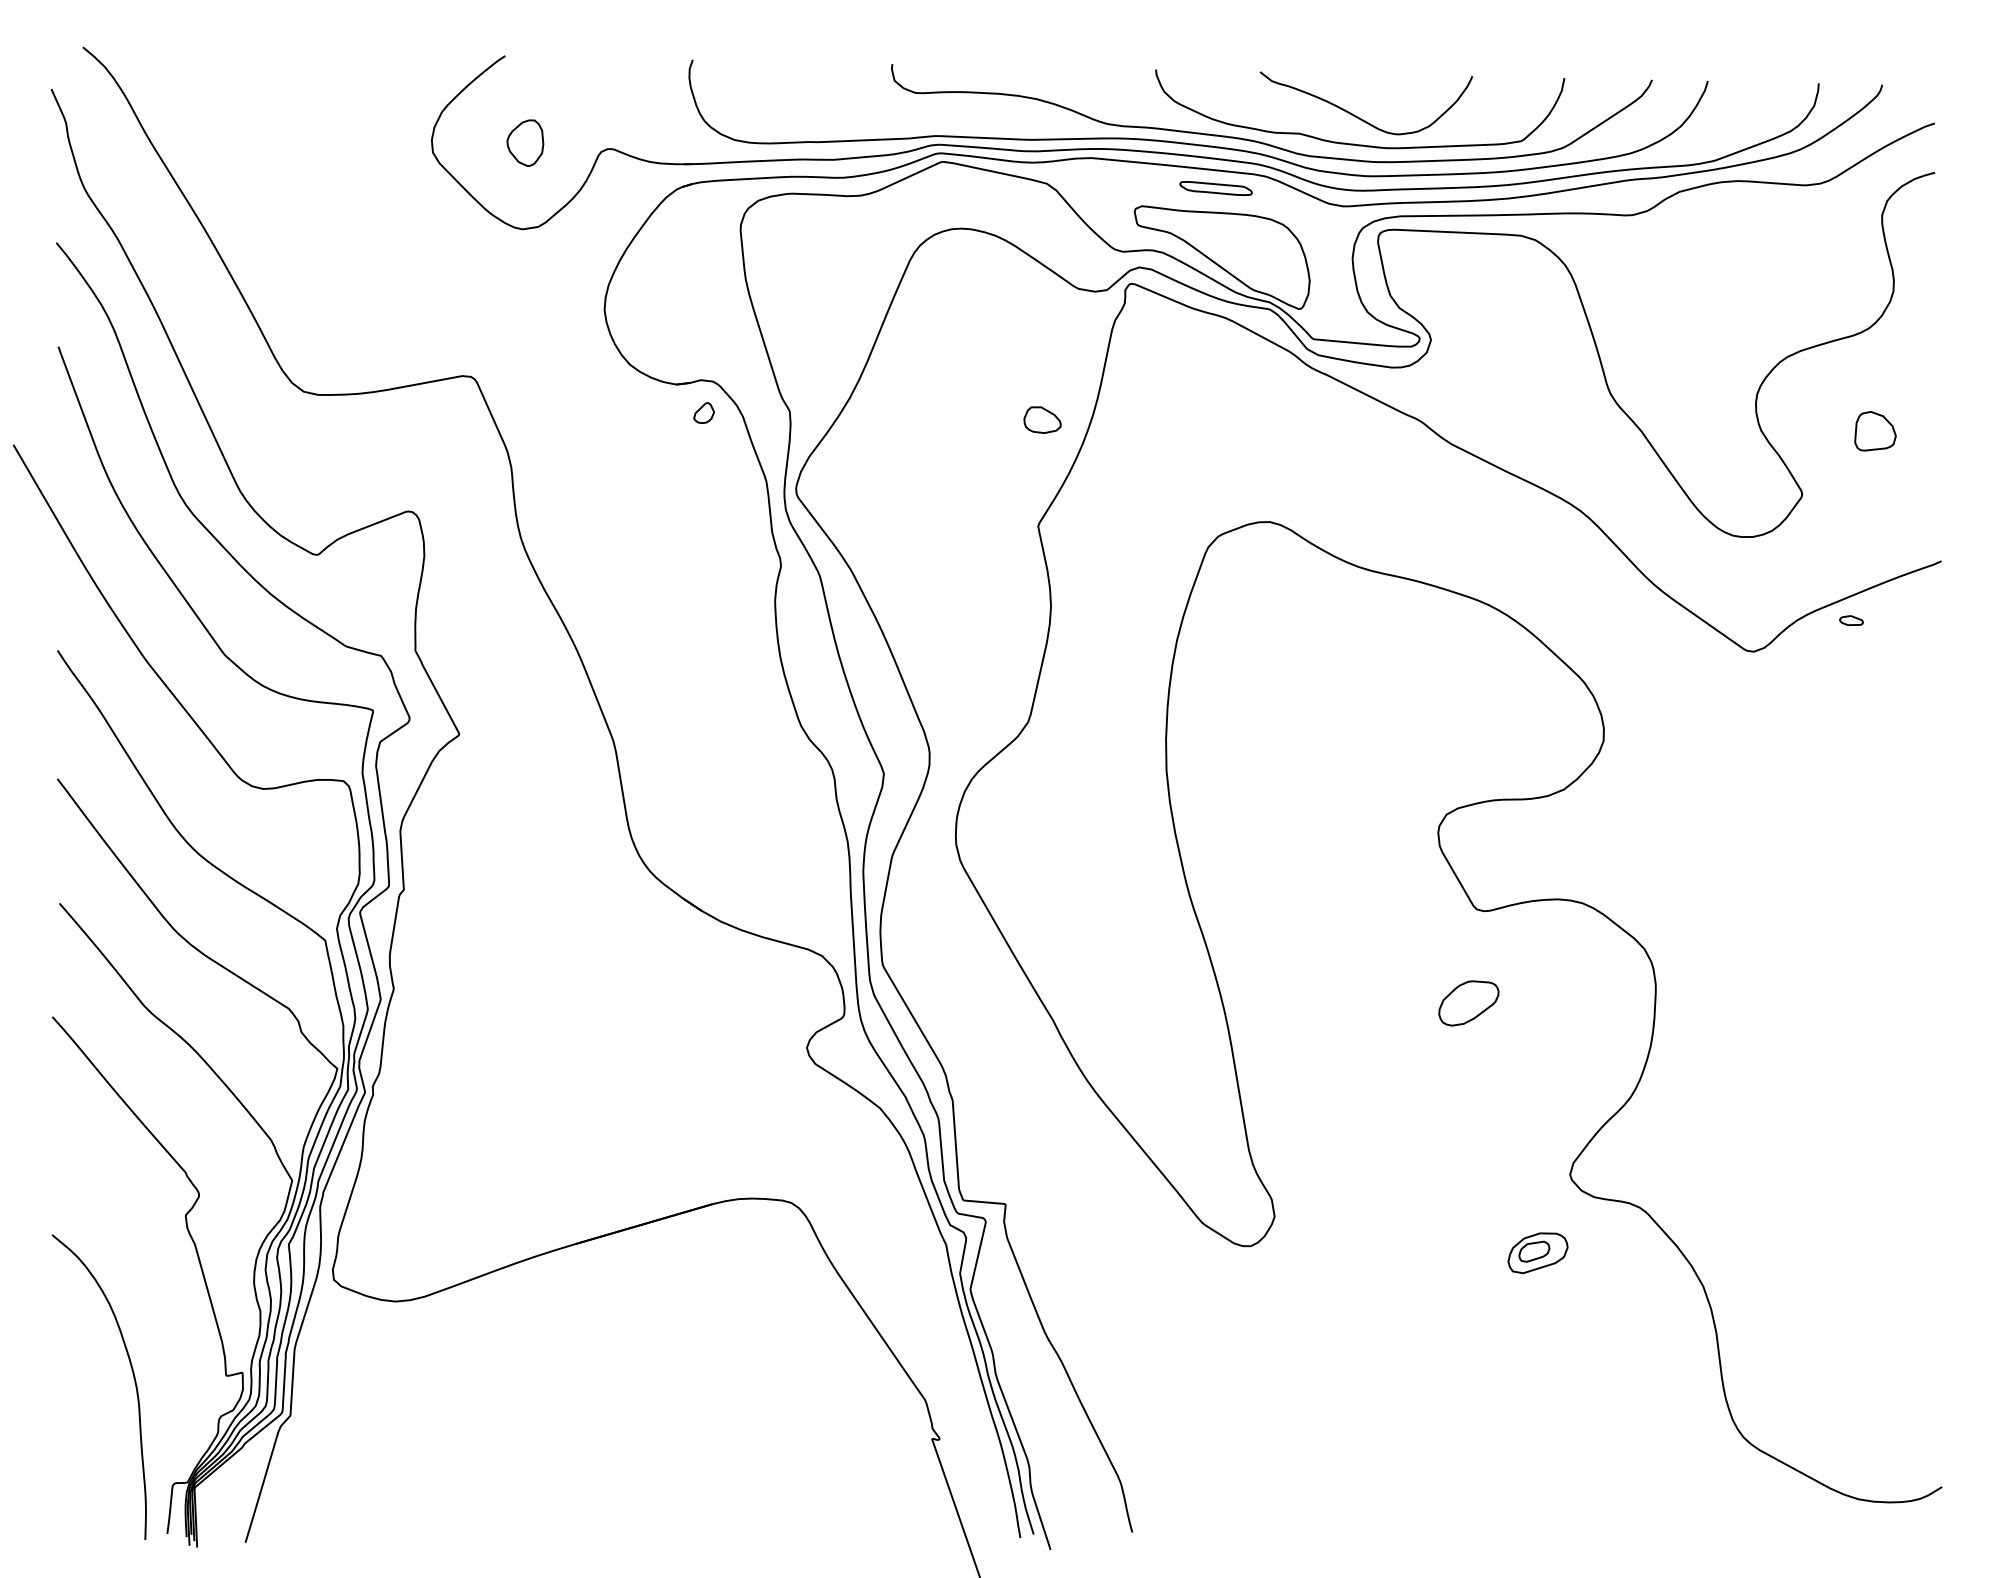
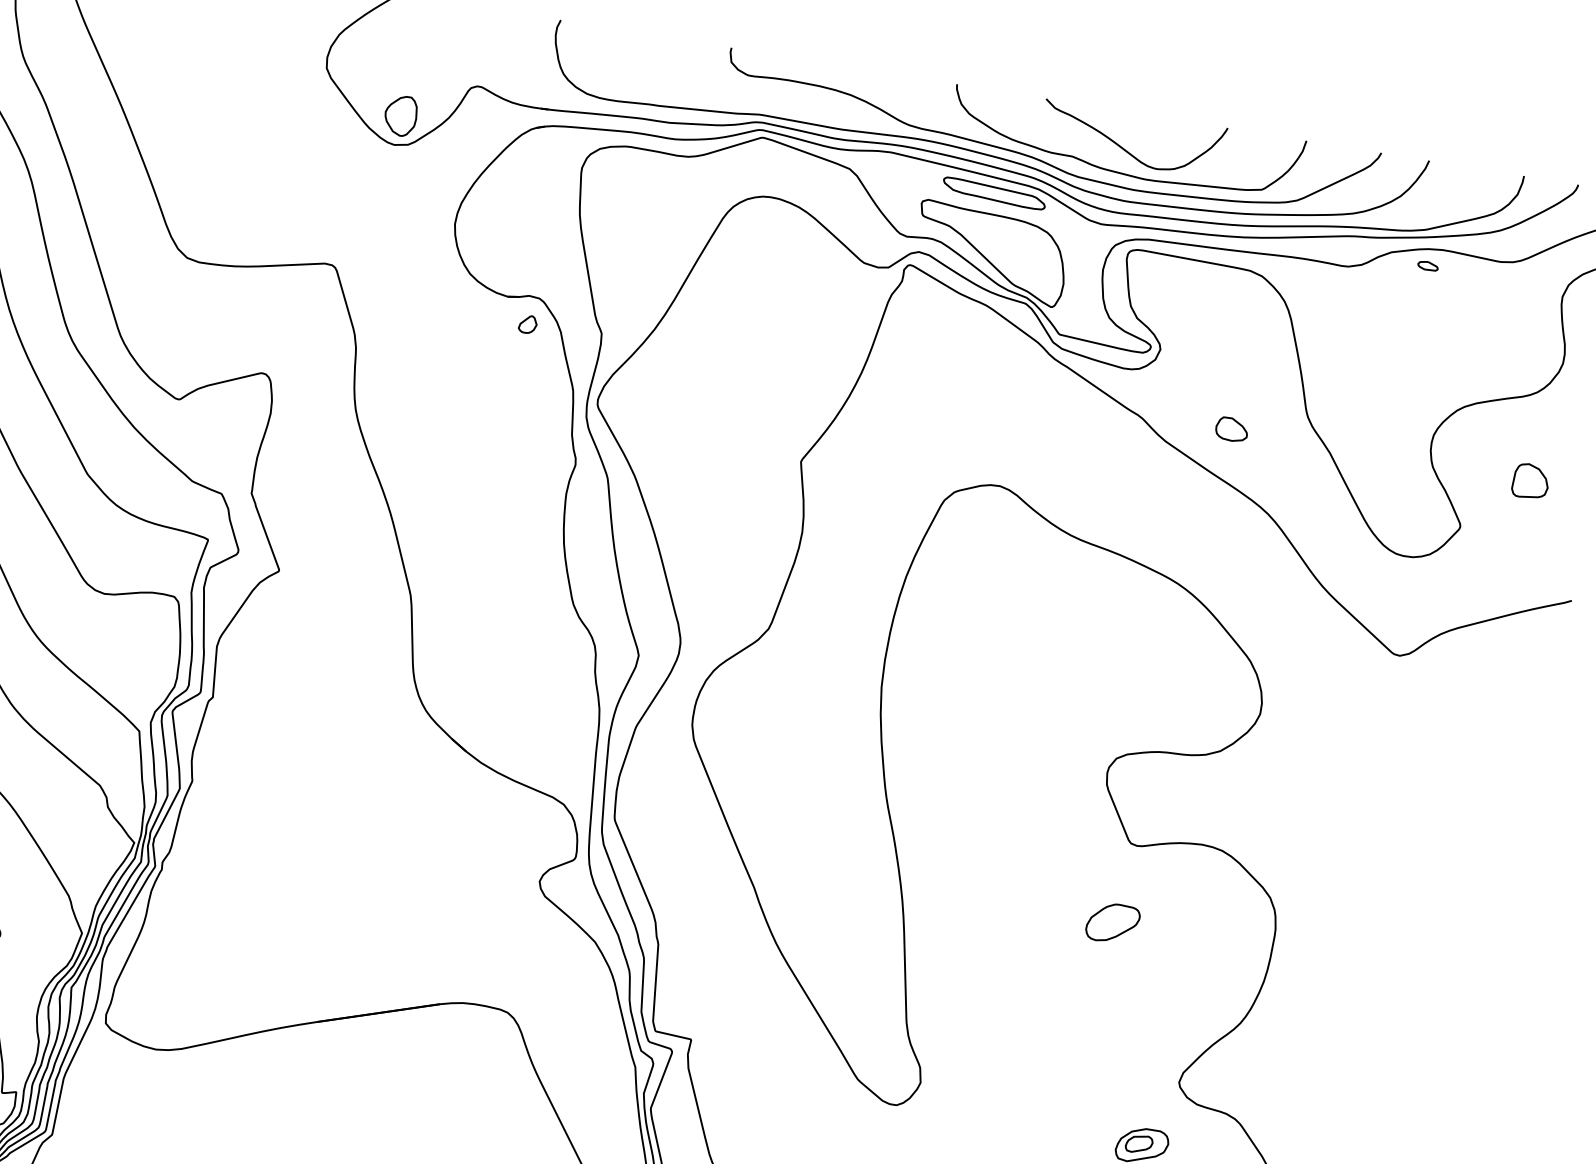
part: (525, 142) -> (401, 115), moved
part: (1215, 188) -> (993, 193), size x1.67
part: (1042, 419) -> (1231, 429), moved
part: (1851, 620) -> (1428, 265), moved

